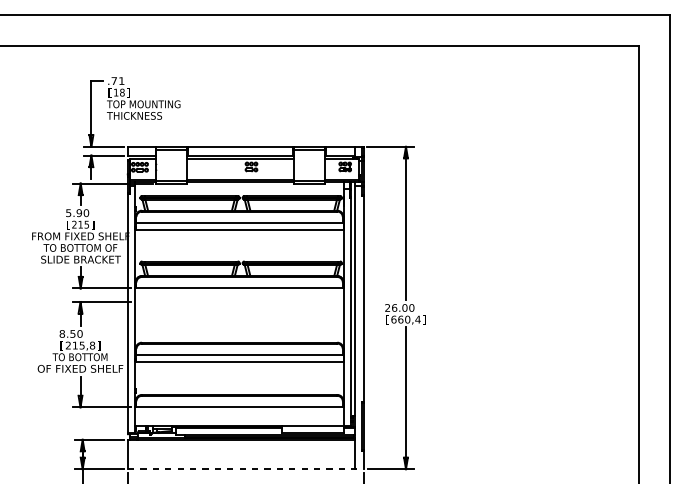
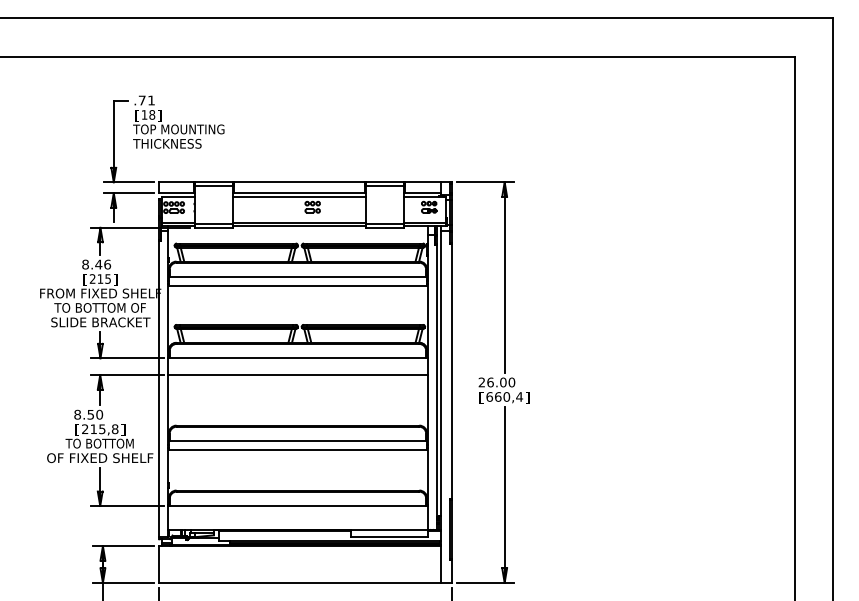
text: (77, 213) -> (96, 264), 5.90 -> 8.46
line: (239, 302) -> (297, 375), added
line: (246, 468) -> (306, 582), dashed -> solid

